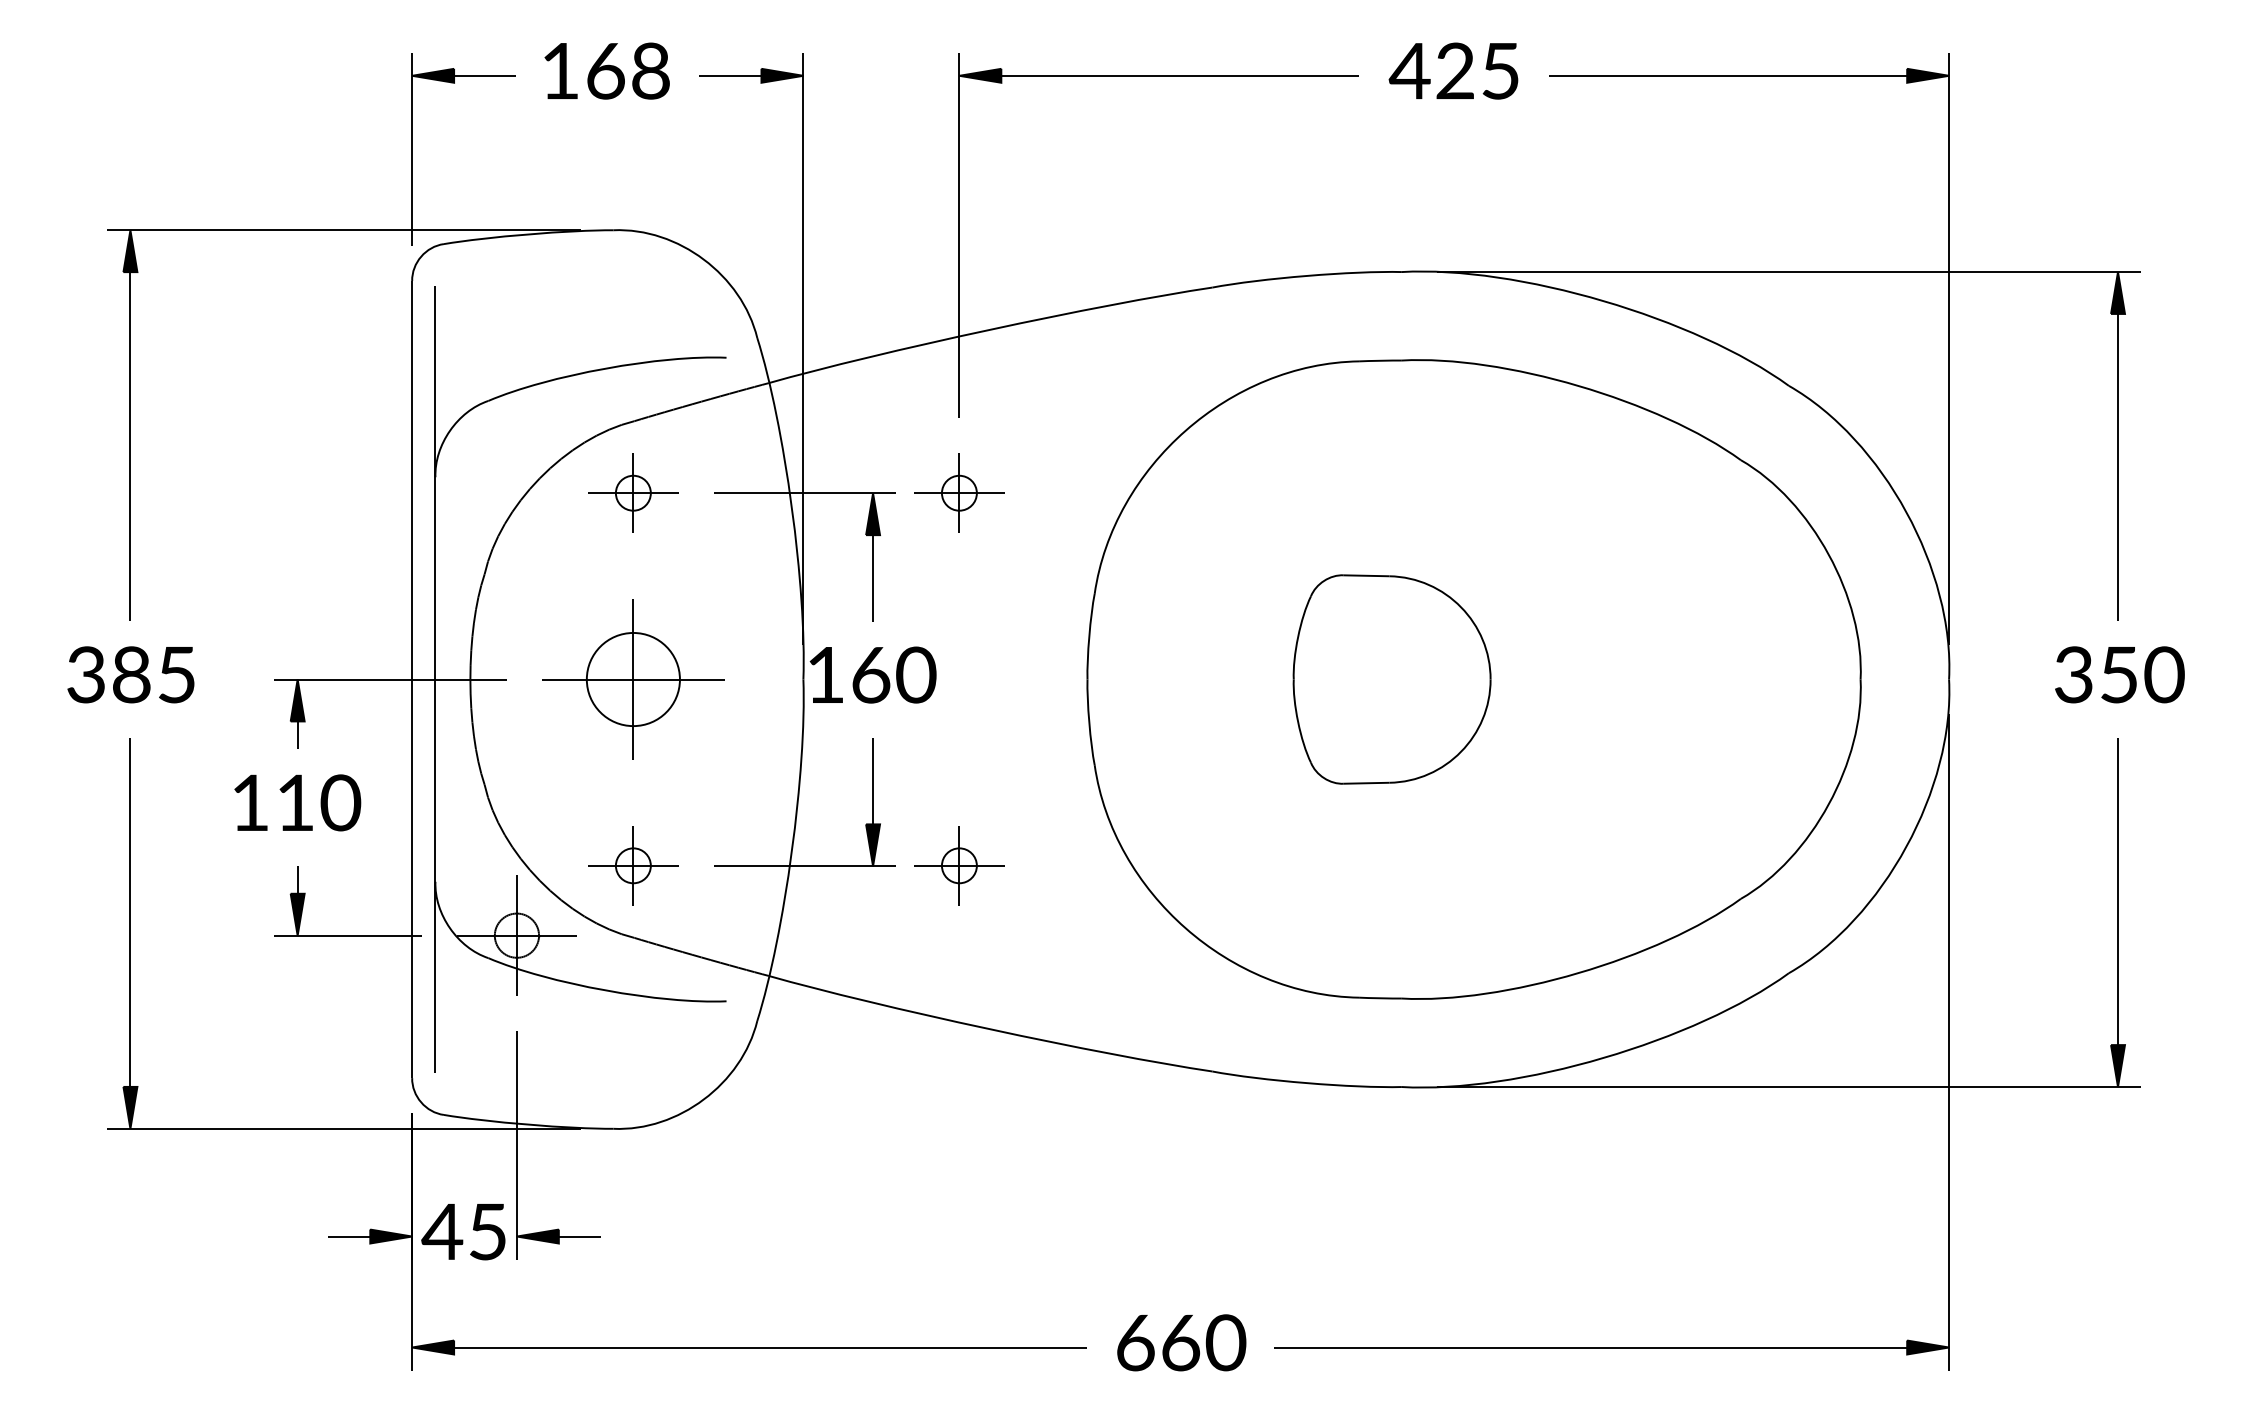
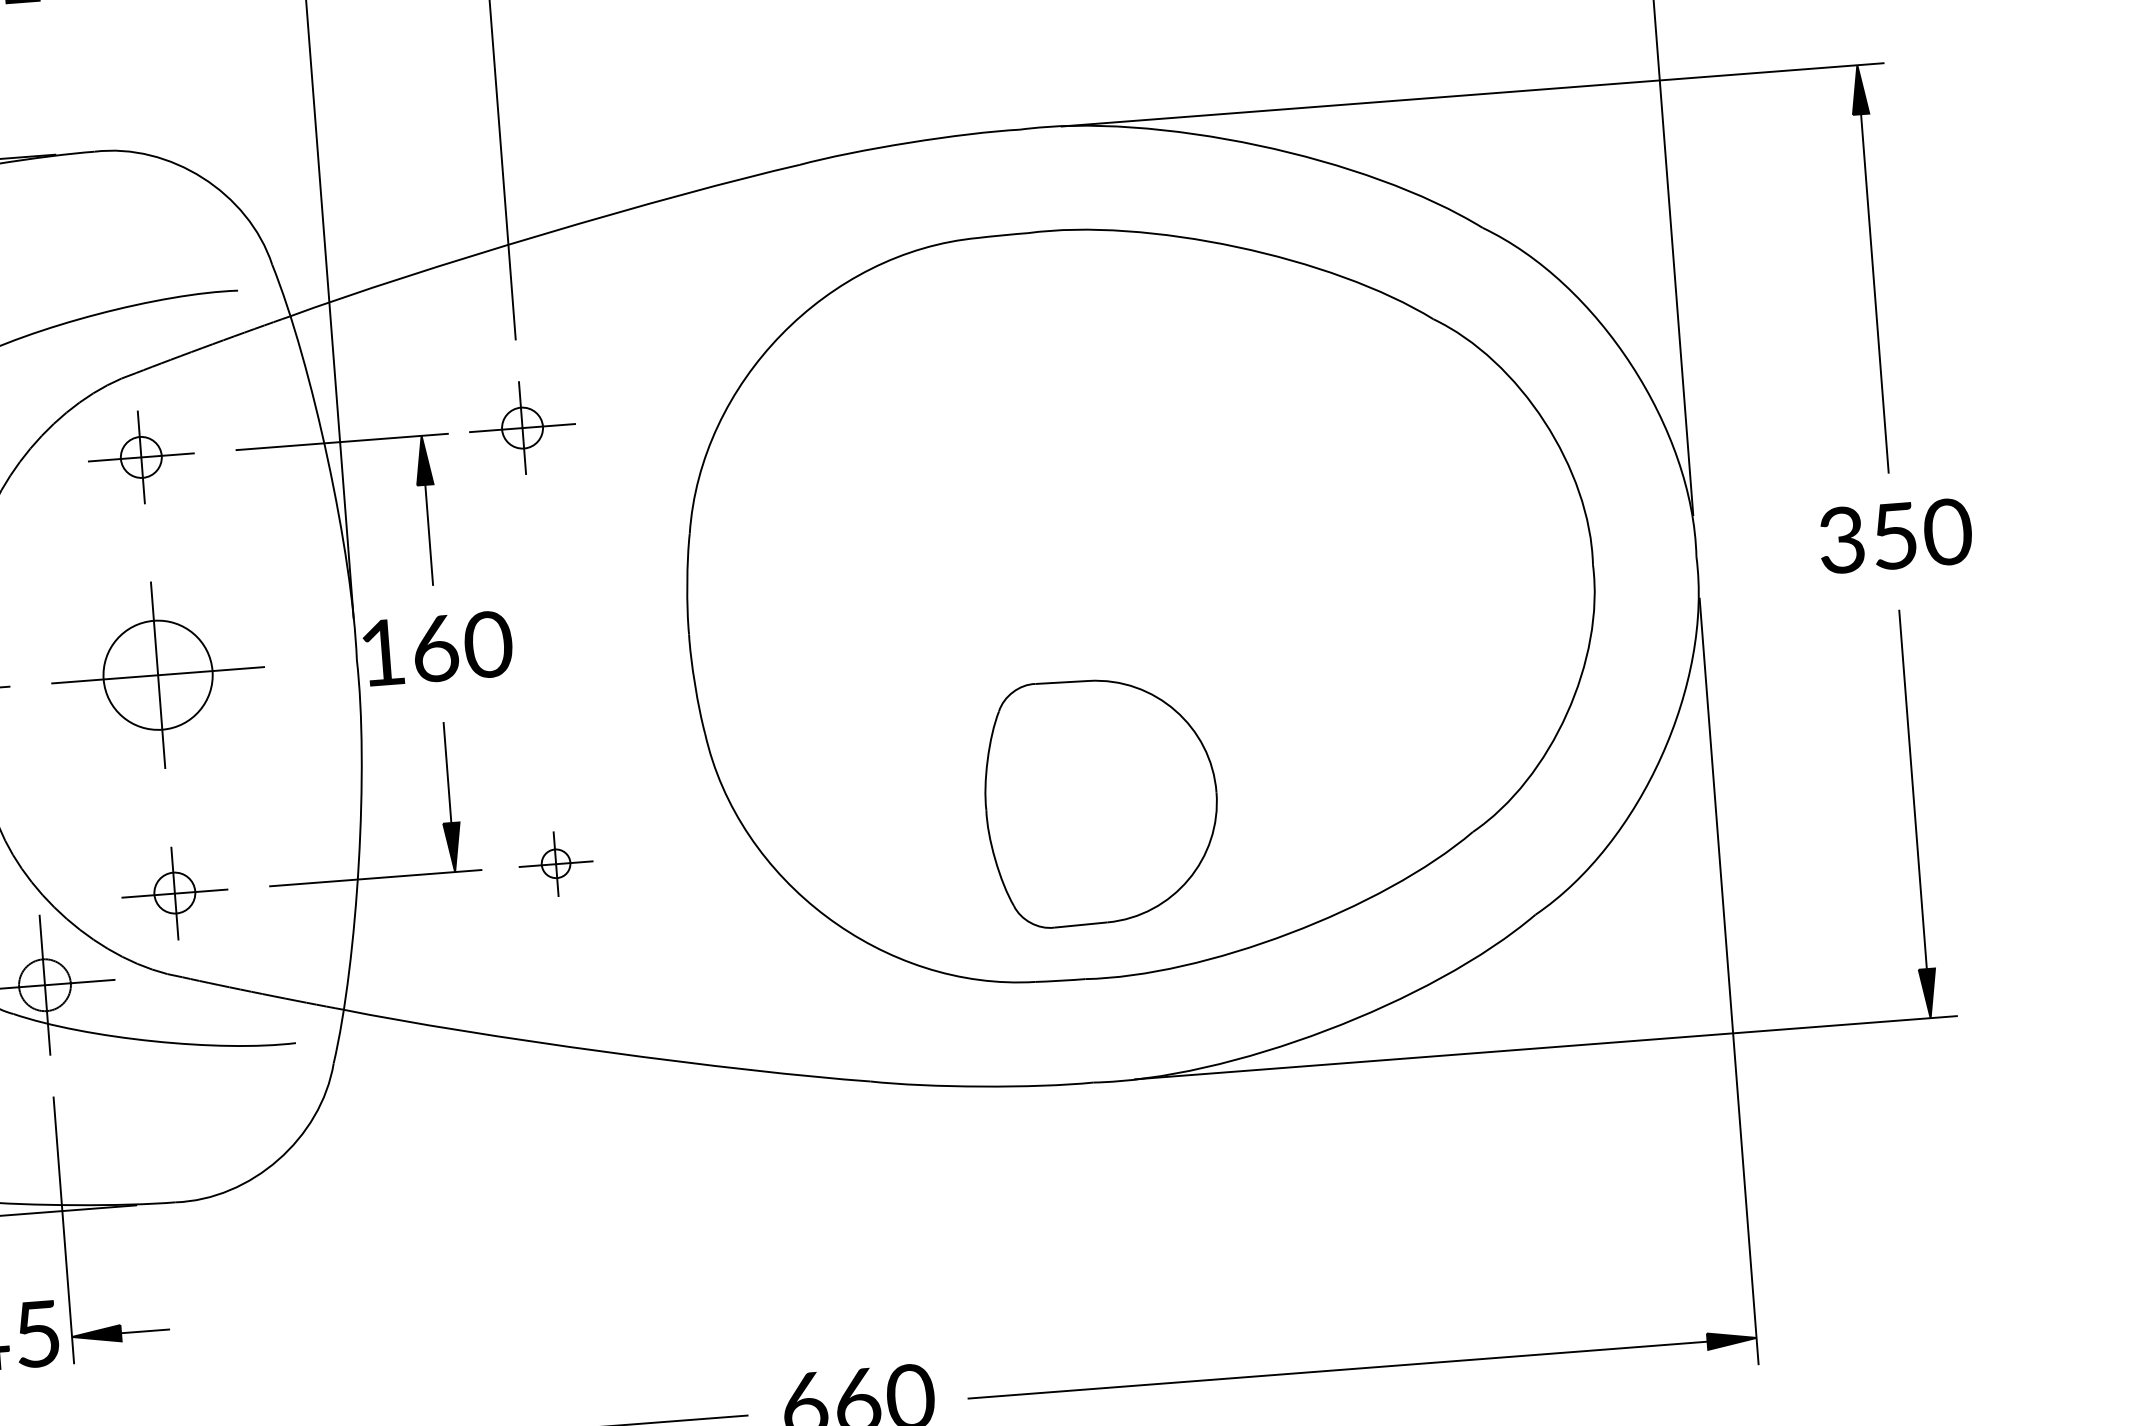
part: (1391, 679) -> (1100, 801), moved
part: (959, 865) -> (556, 863), size x0.7

